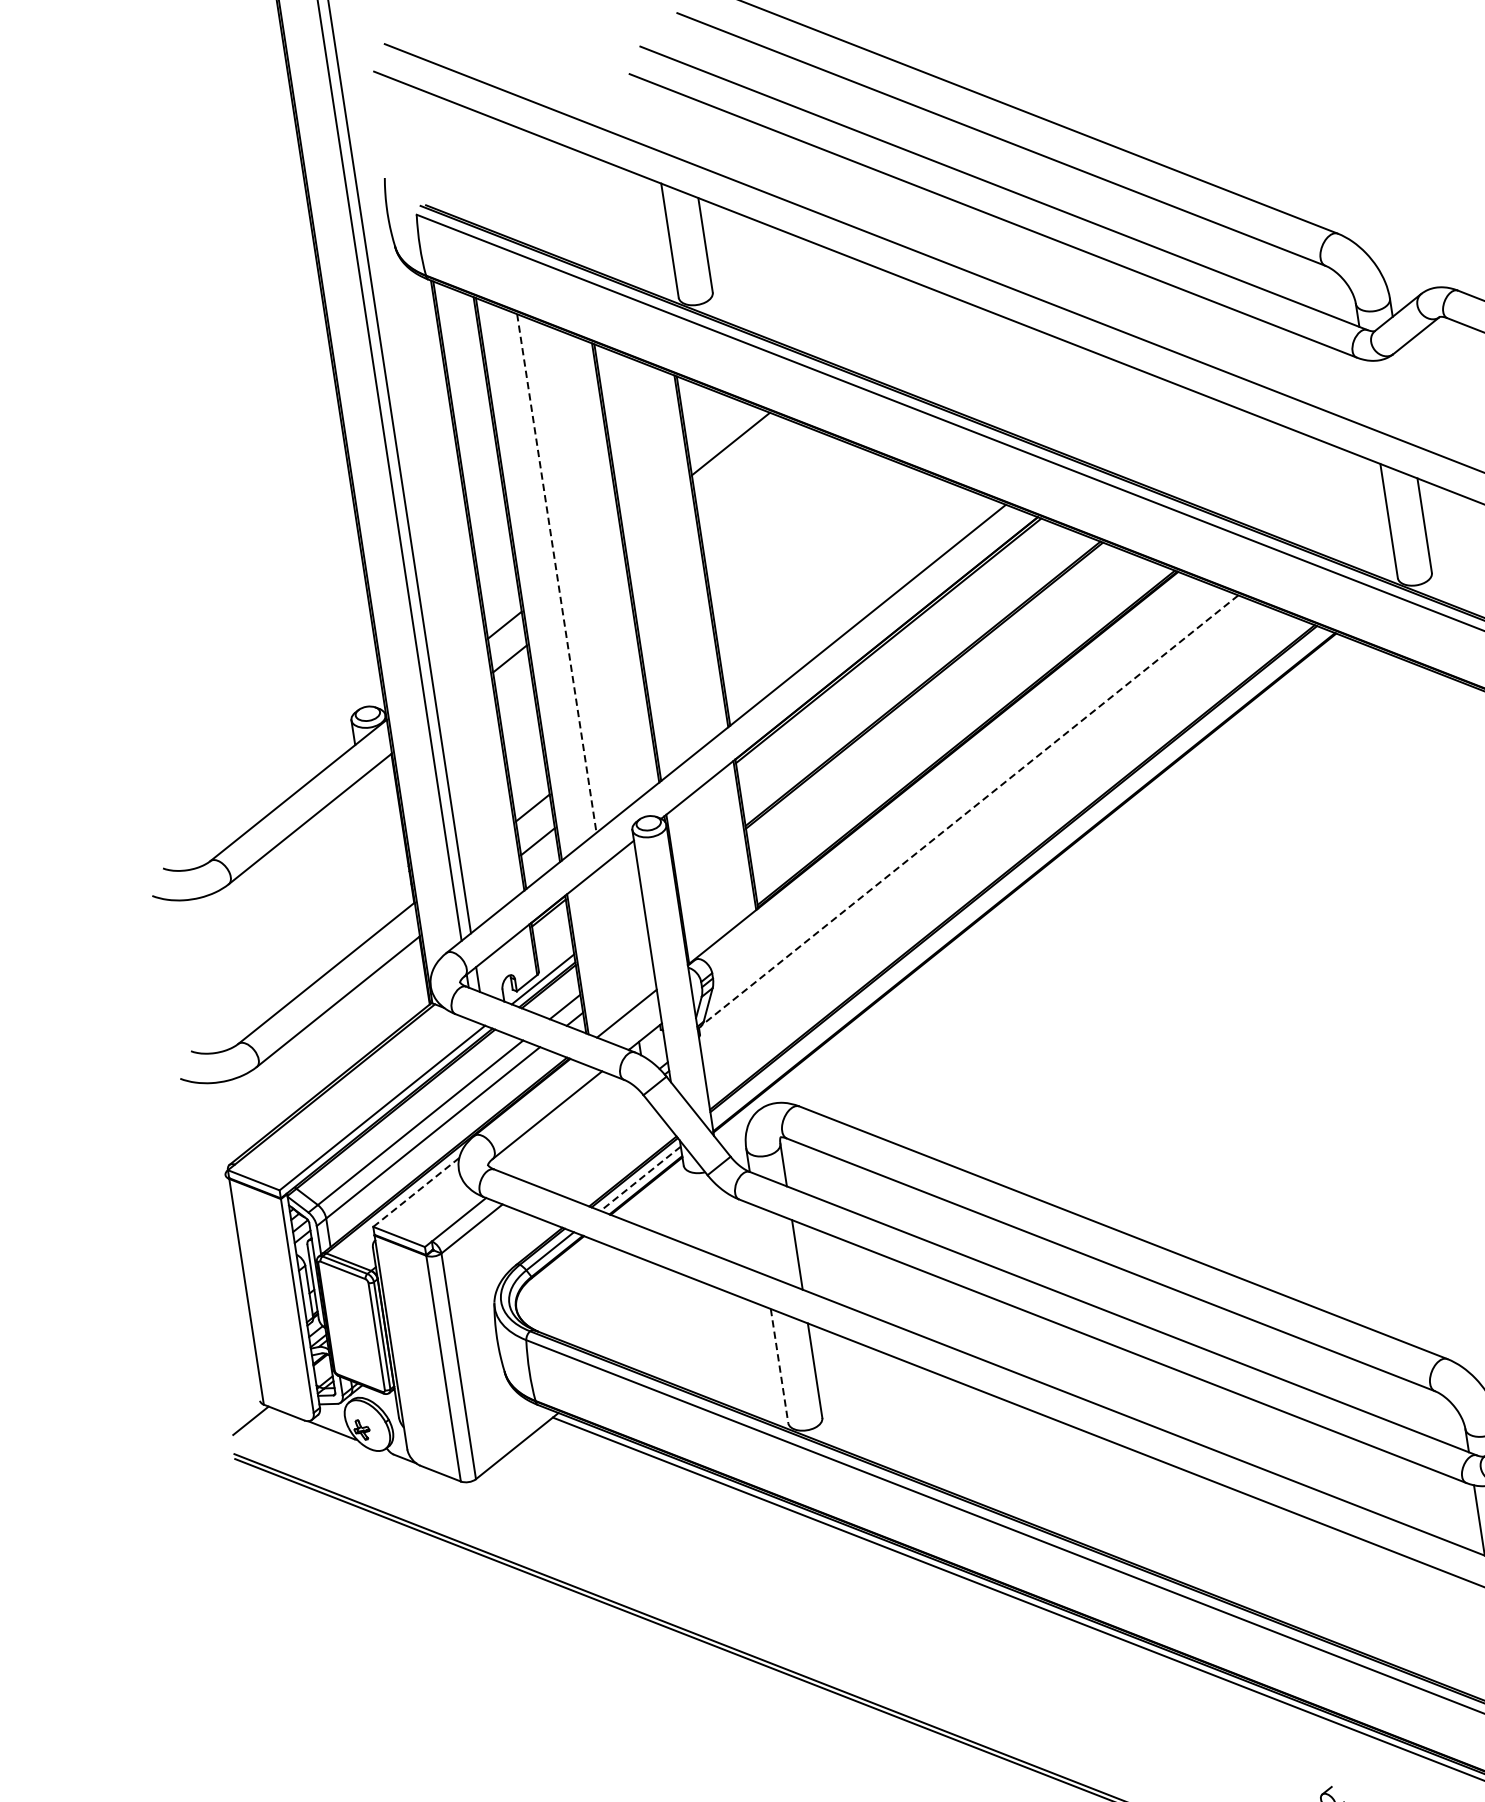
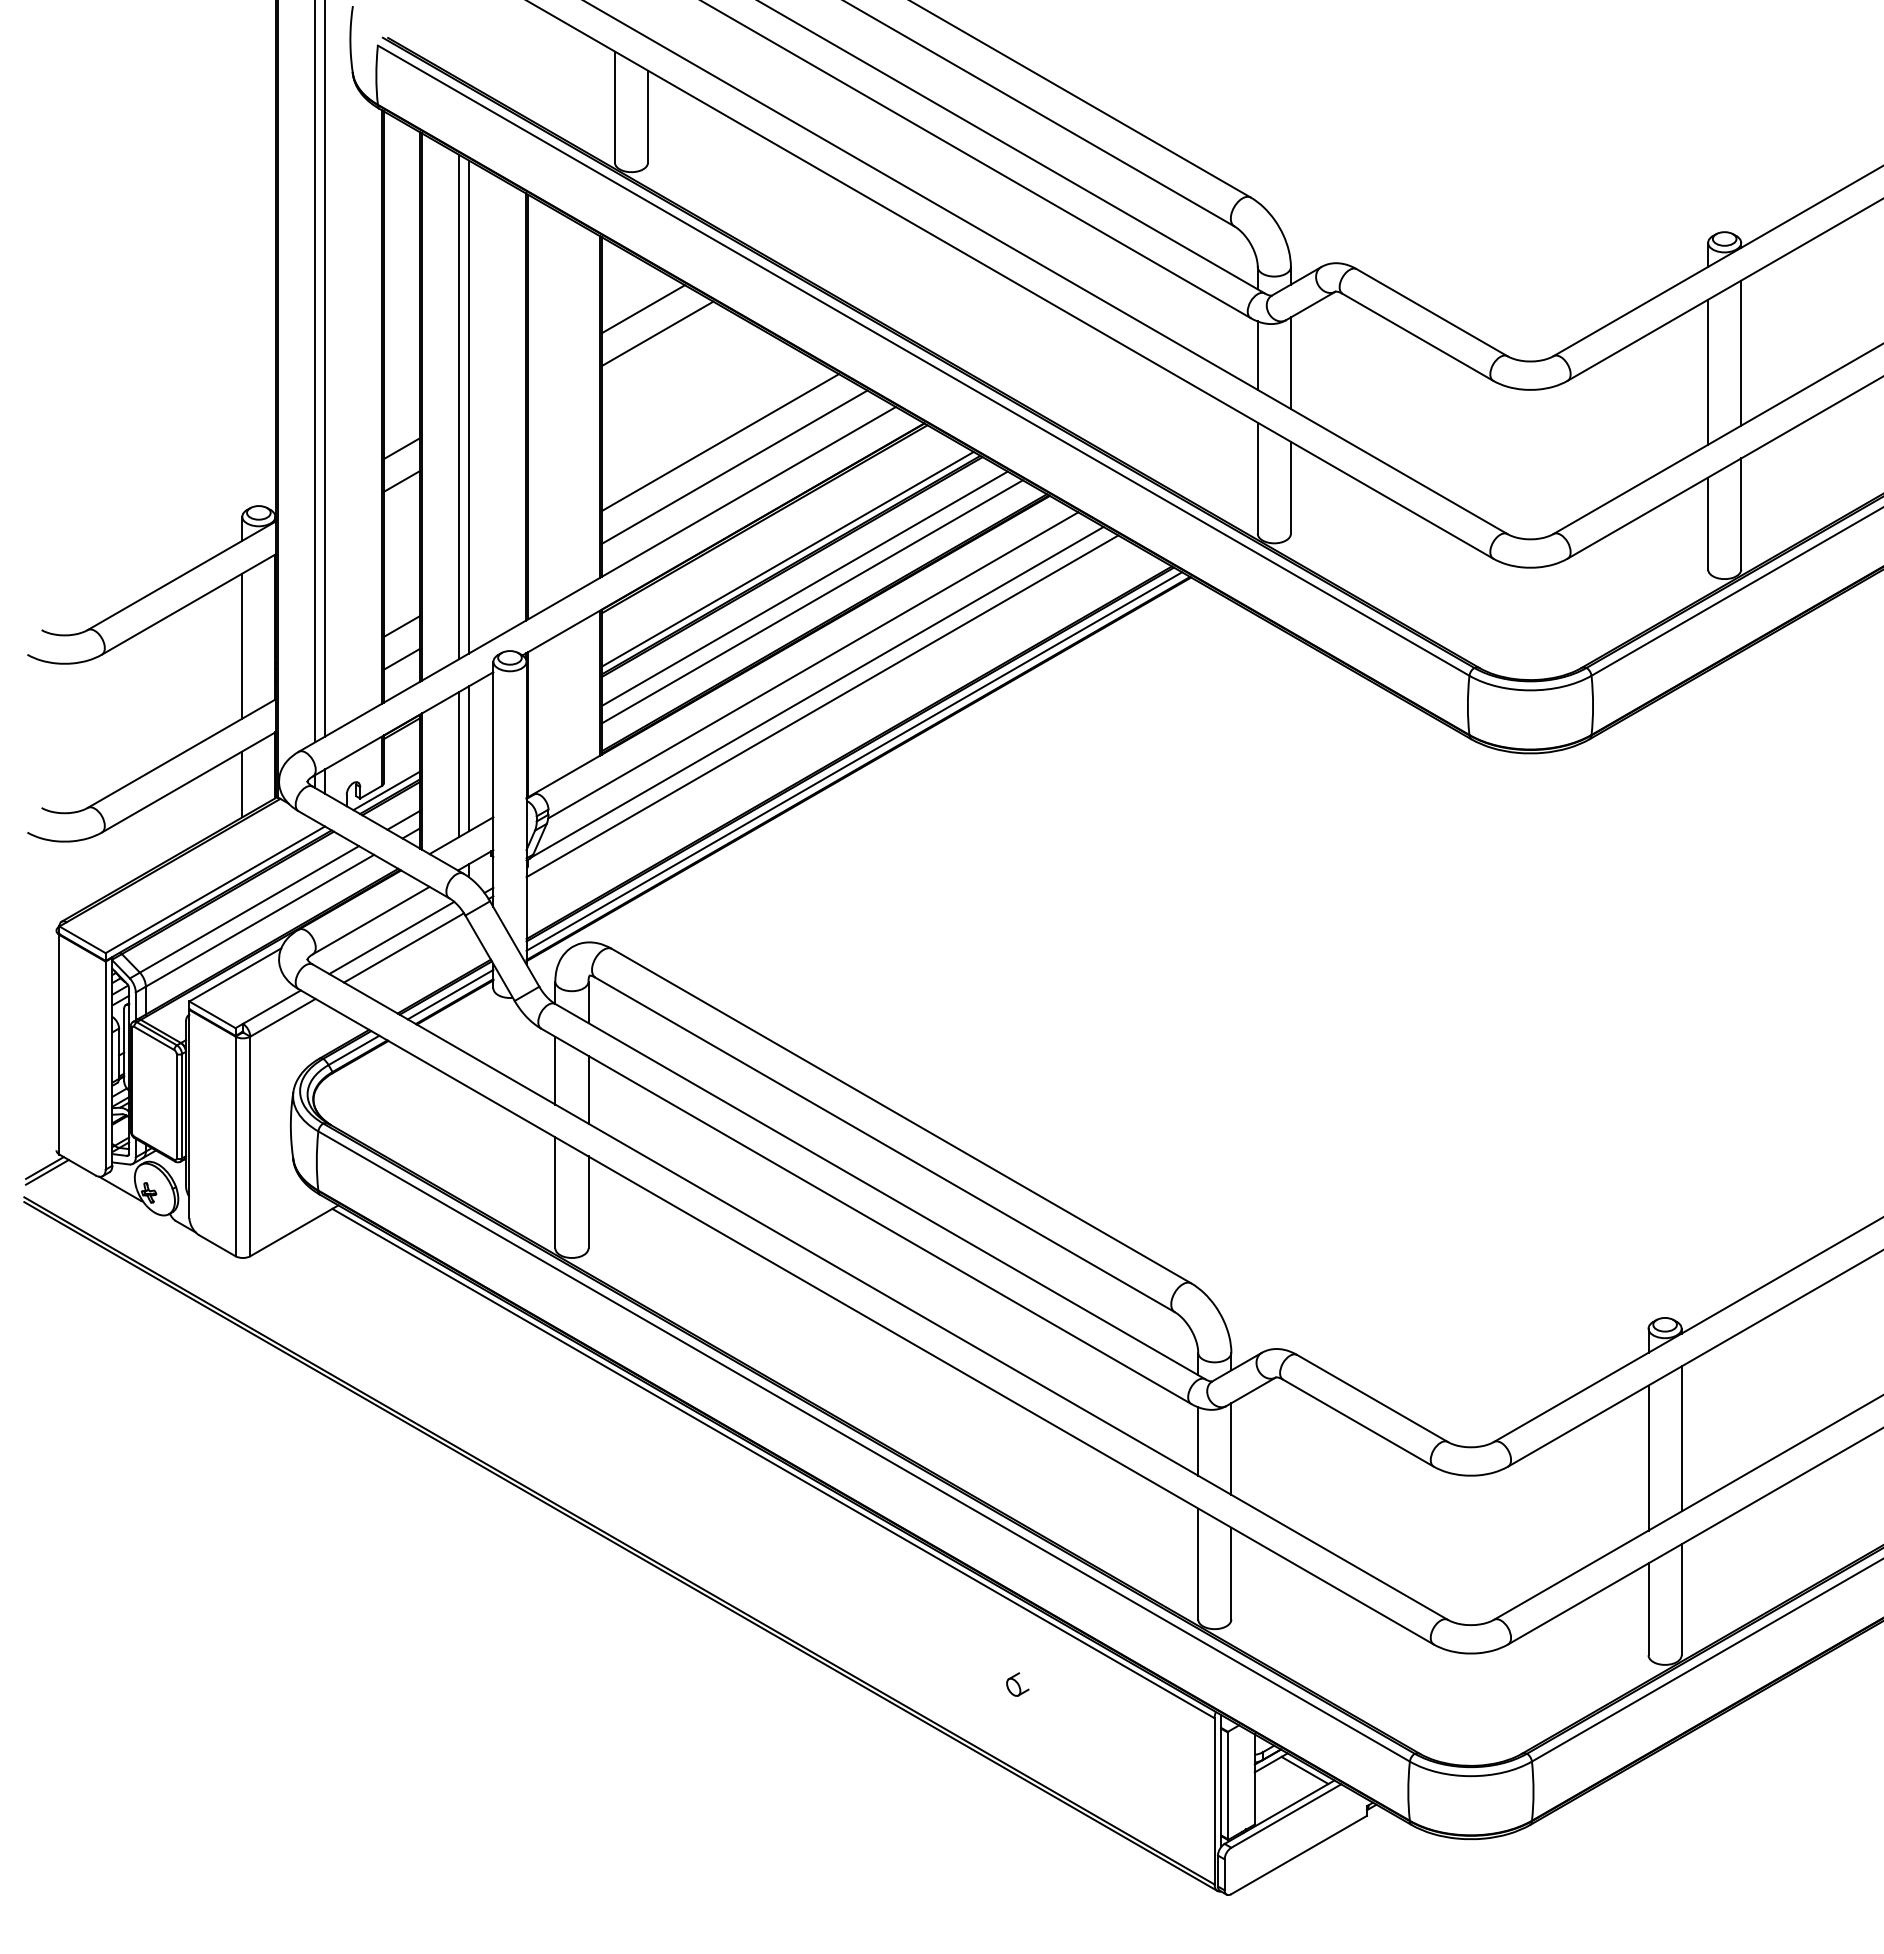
line: (1369, 394) -> (1257, 355), added
line: (1404, 397) -> (1290, 363), added
line: (749, 466) -> (657, 333), added
line: (831, 568) -> (720, 442), added
line: (566, 571) -> (468, 406), added
line: (556, 574) -> (458, 407), dashed -> solid
line: (849, 592) -> (734, 467), added
line: (918, 677) -> (787, 558), added
line: (940, 705) -> (804, 588), added
line: (949, 717) -> (811, 601), added
line: (961, 783) -> (813, 665), added
line: (970, 810) -> (817, 692), dashed -> solid
line: (977, 824) -> (822, 706), added
line: (371, 852) -> (242, 645), added
line: (1019, 875) -> (854, 761), added
line: (621, 933) -> (468, 758), added
line: (612, 940) -> (458, 764), added
line: (393, 995) -> (242, 784), added
line: (570, 1129) -> (391, 937), added
line: (585, 1137) -> (404, 947), added
line: (640, 1178) -> (450, 994), dashed -> solid
line: (416, 1191) -> (235, 974), dashed -> solid
line: (760, 1240) -> (555, 1070), added
line: (779, 1365) -> (555, 1192), dashed -> solid
line: (254, 1423) -> (47, 1171), added

